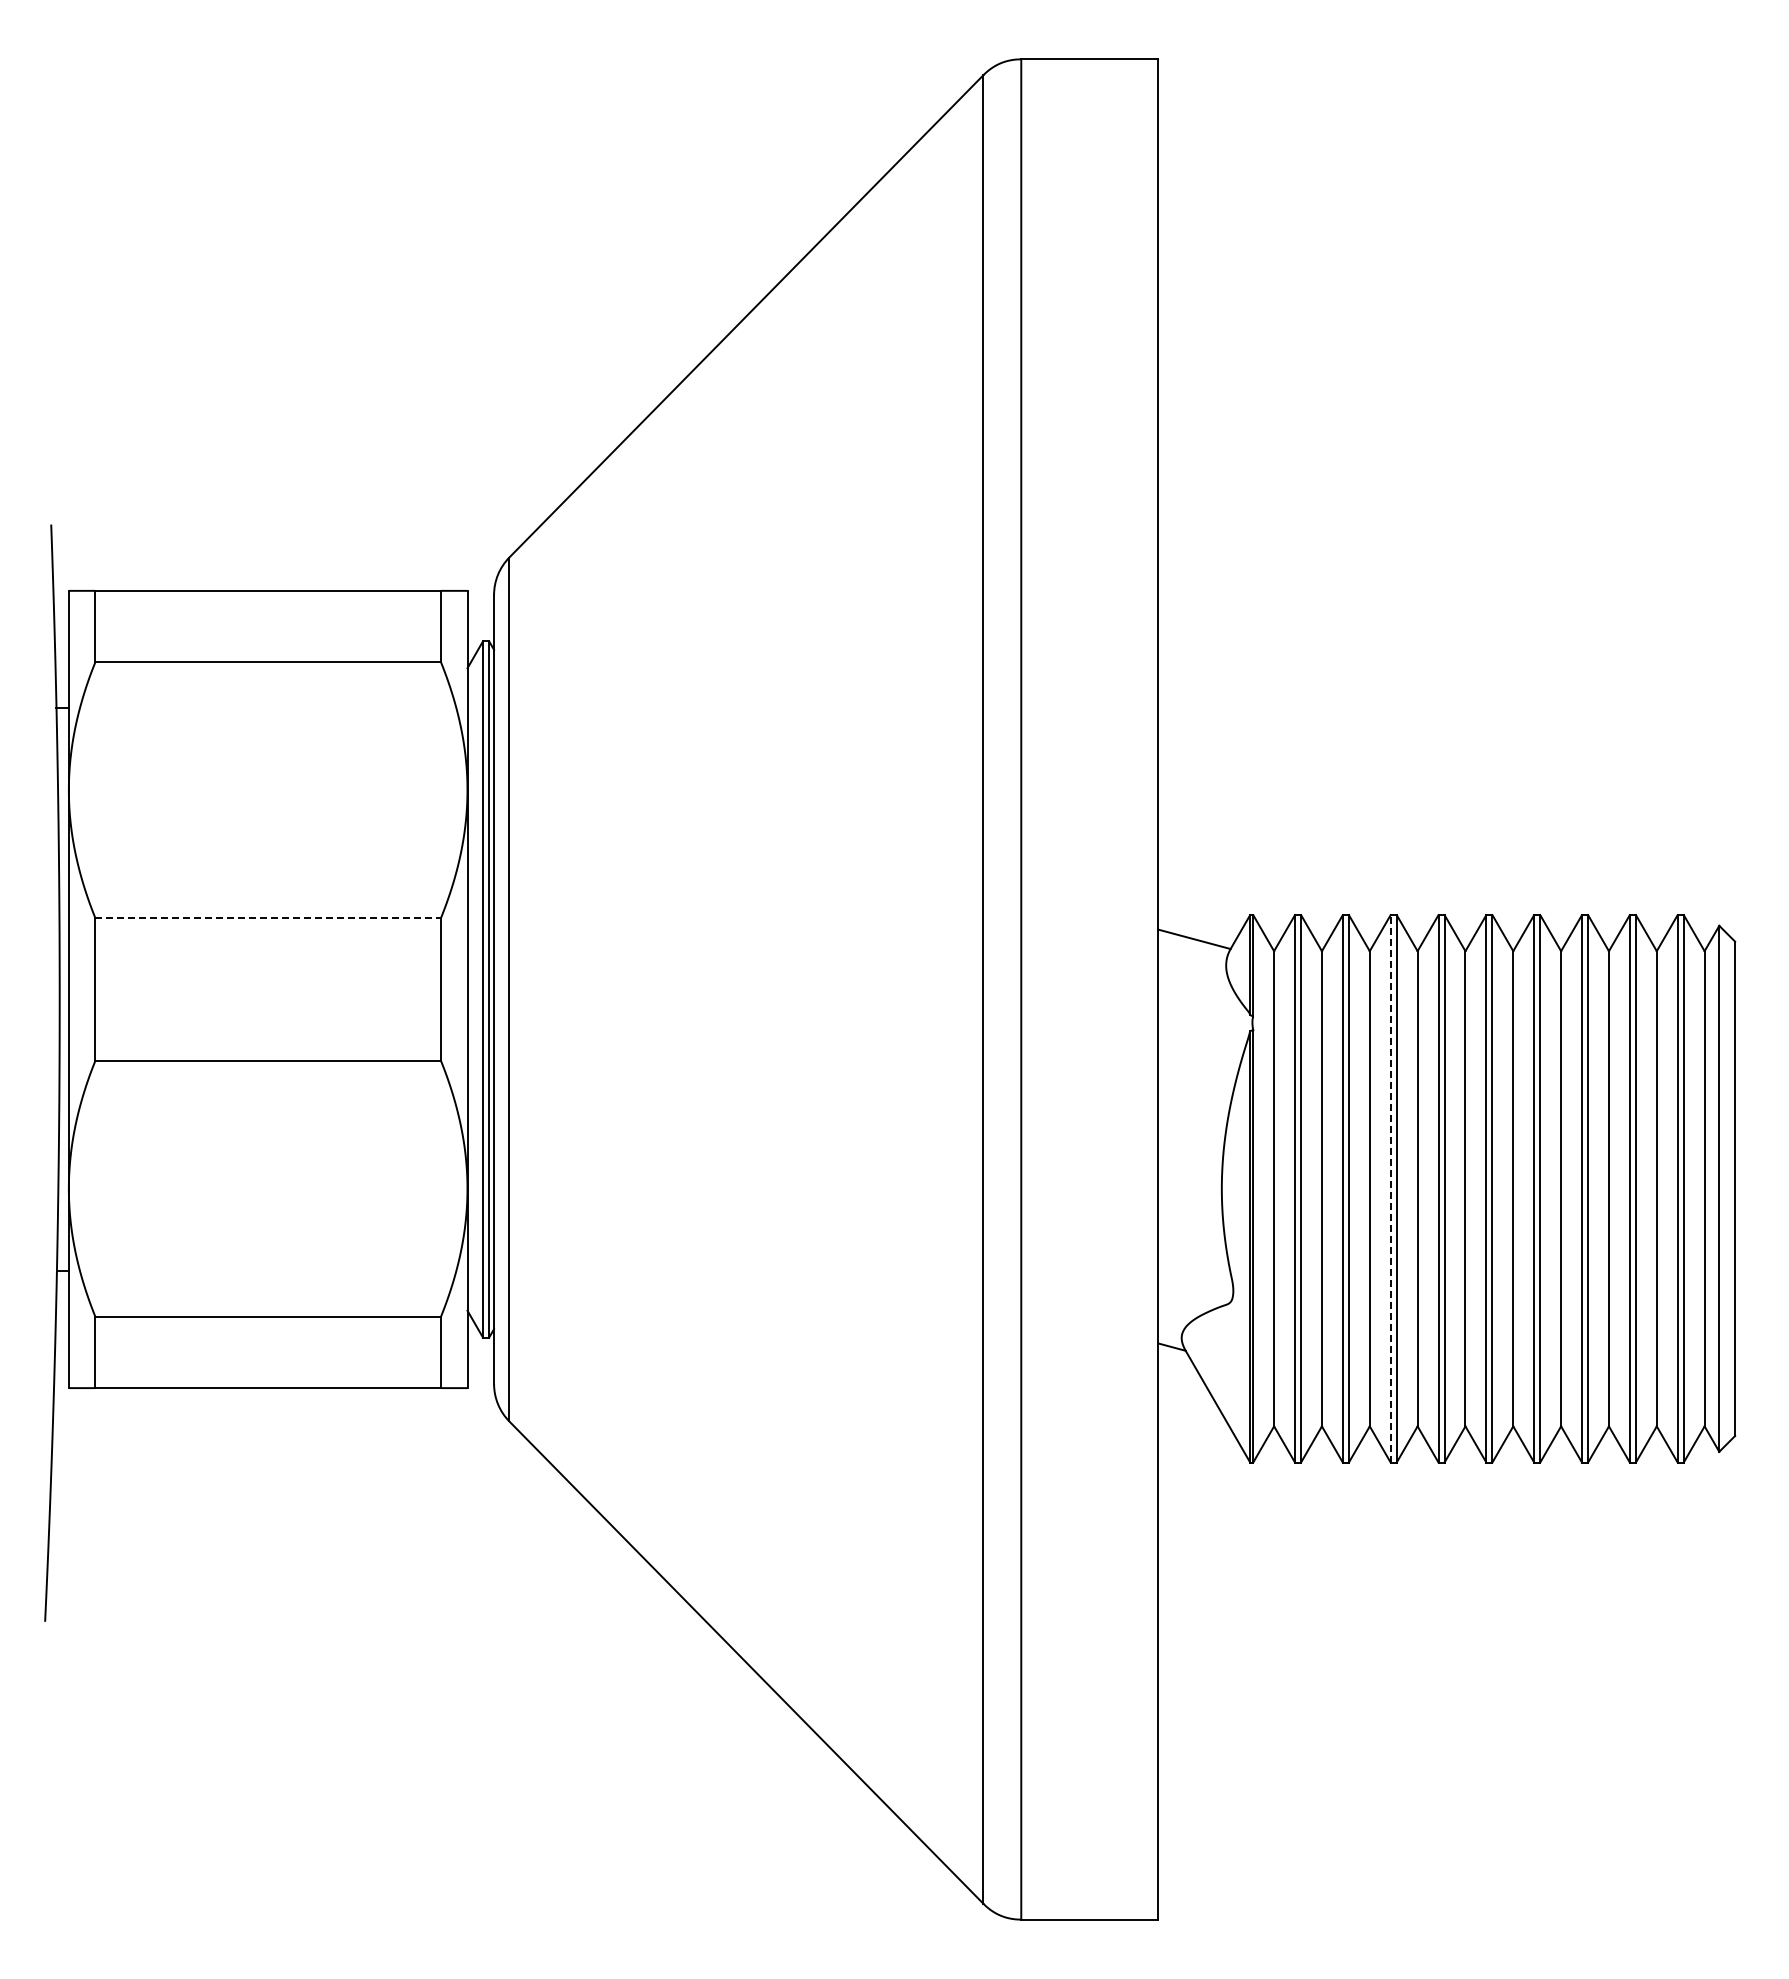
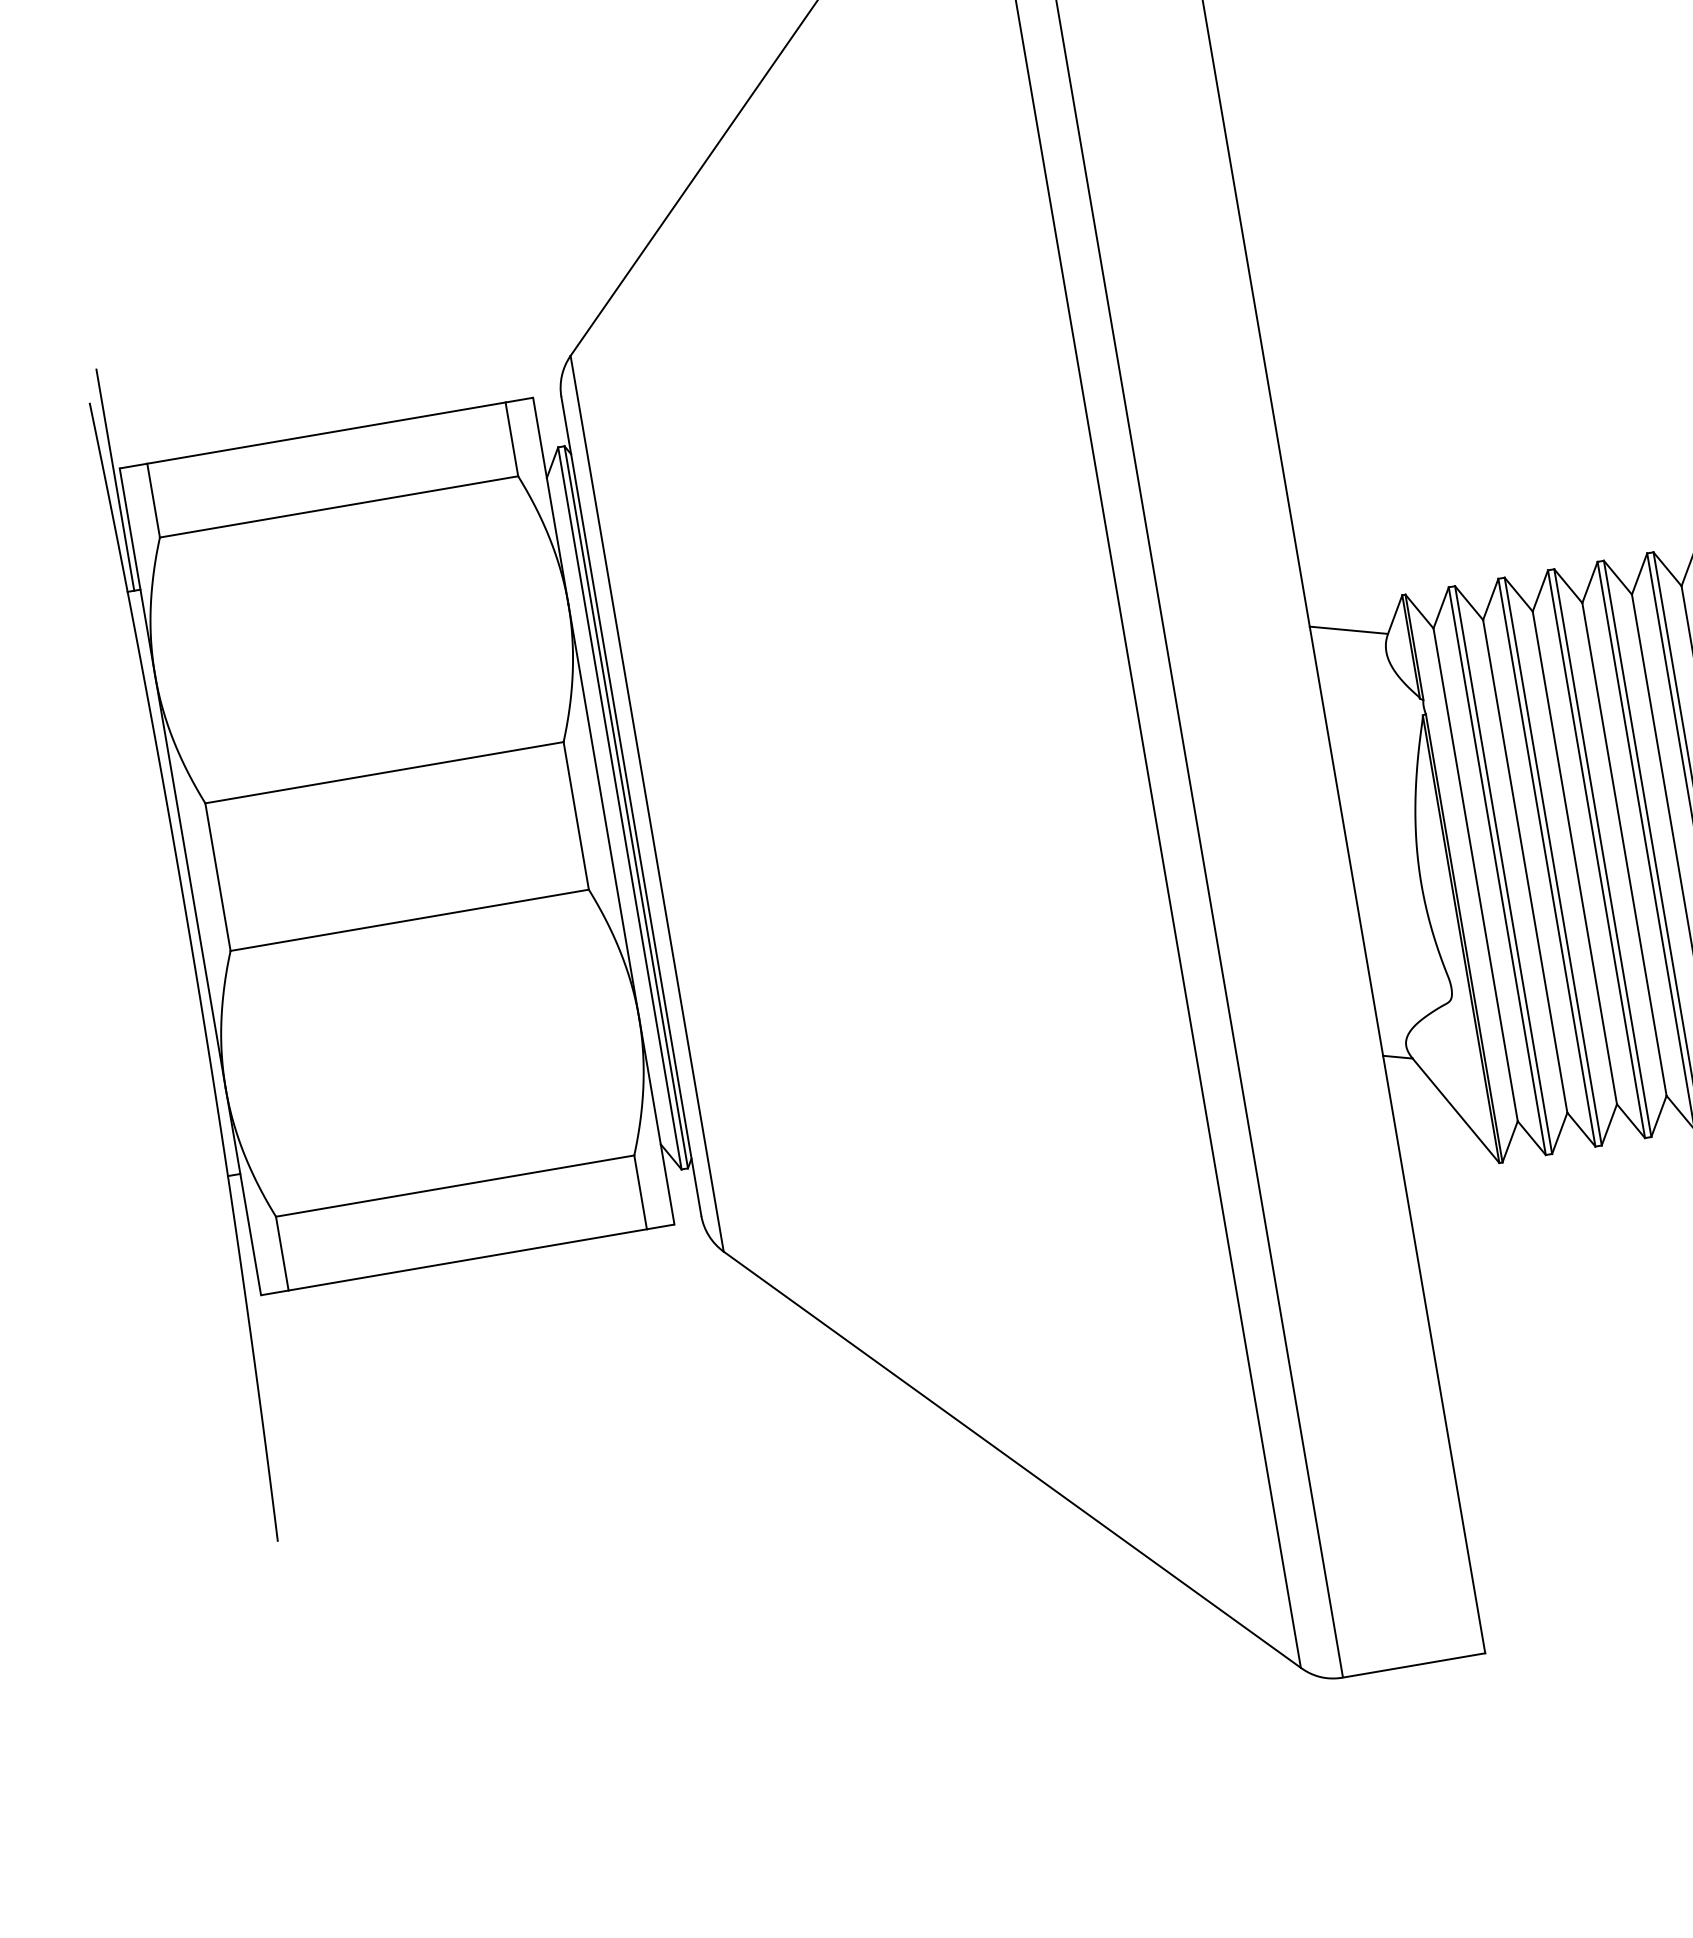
line: (62, 600) -> (114, 479), added
line: (268, 918) -> (384, 772), dashed -> solid
line: (1390, 1188) -> (1596, 853), dashed -> solid

